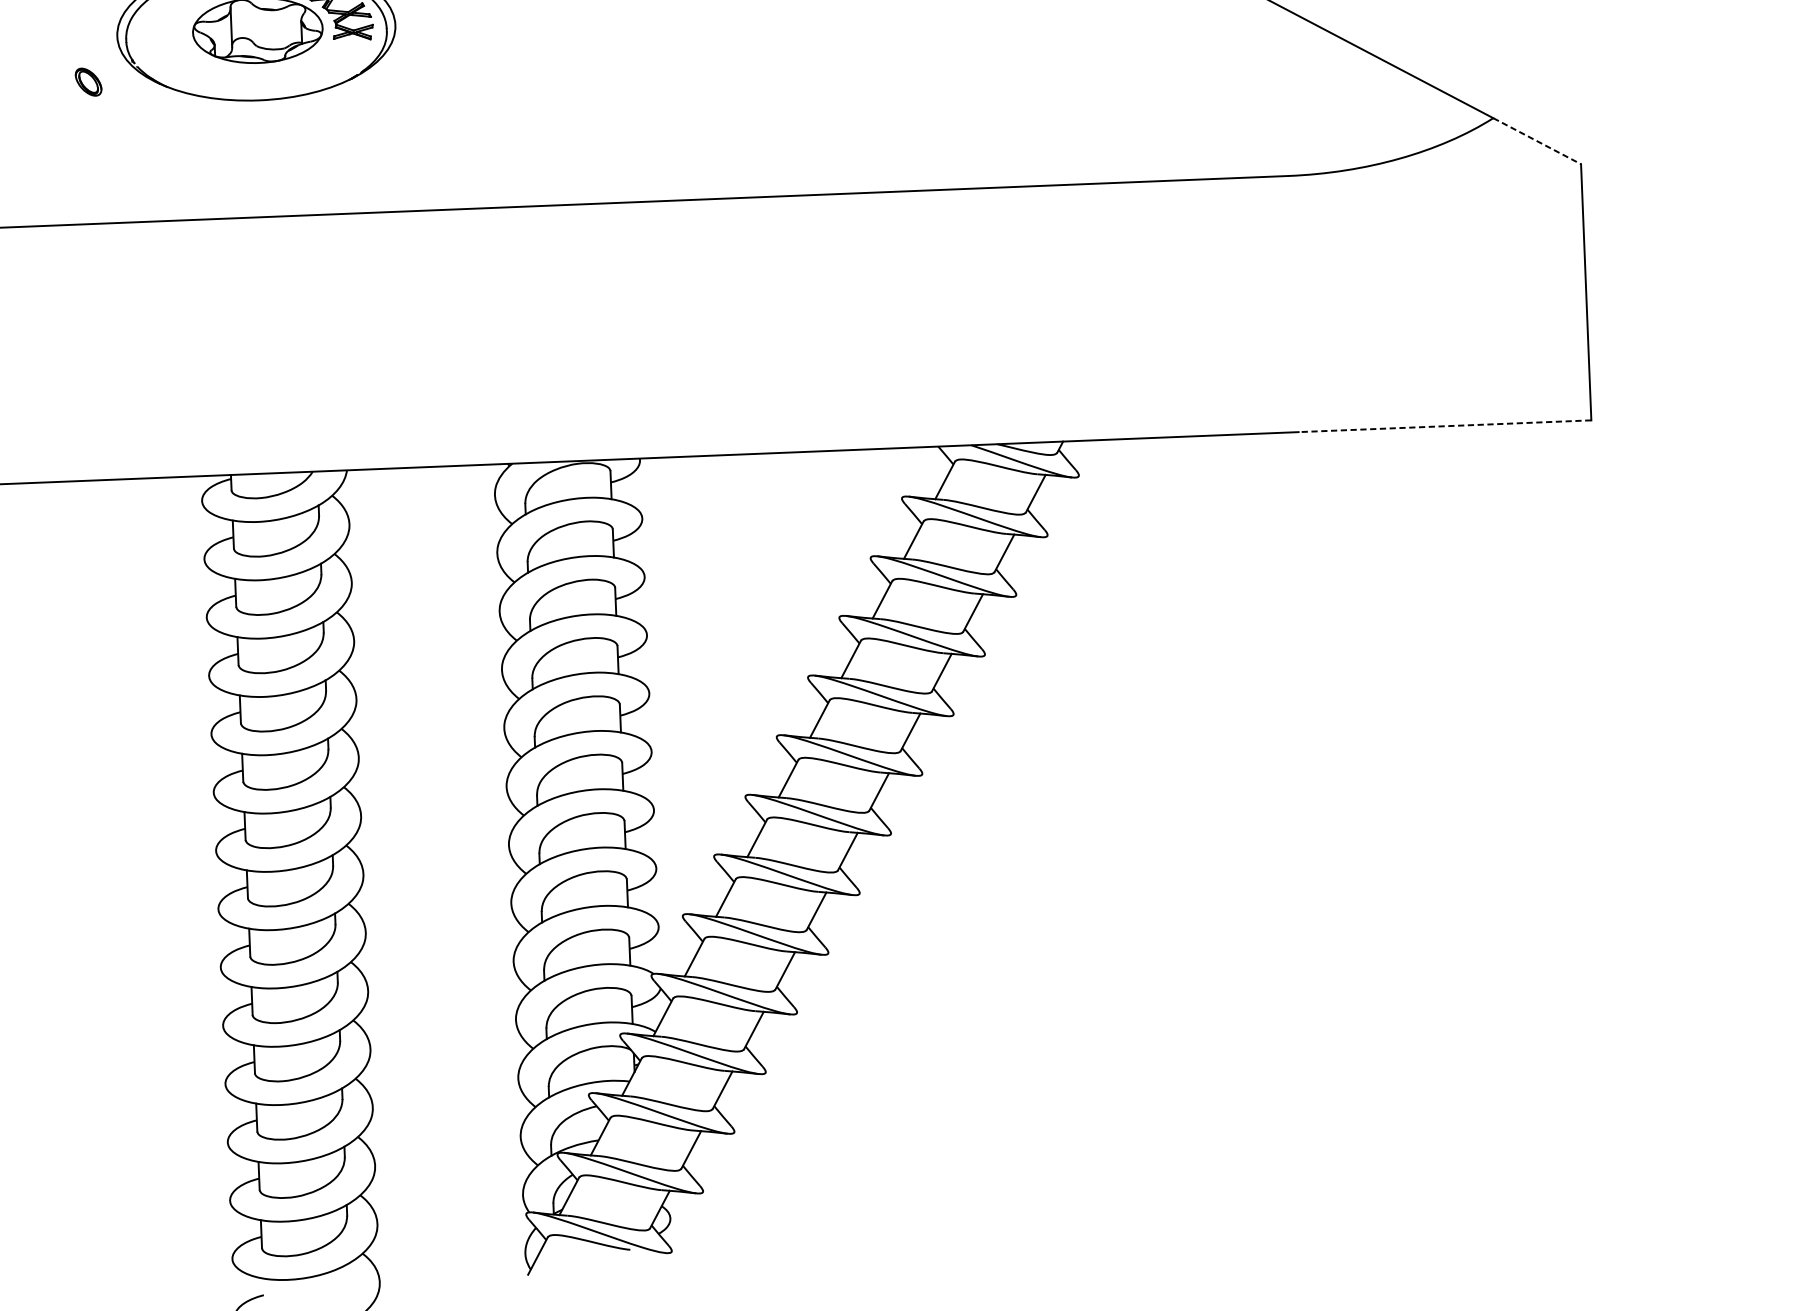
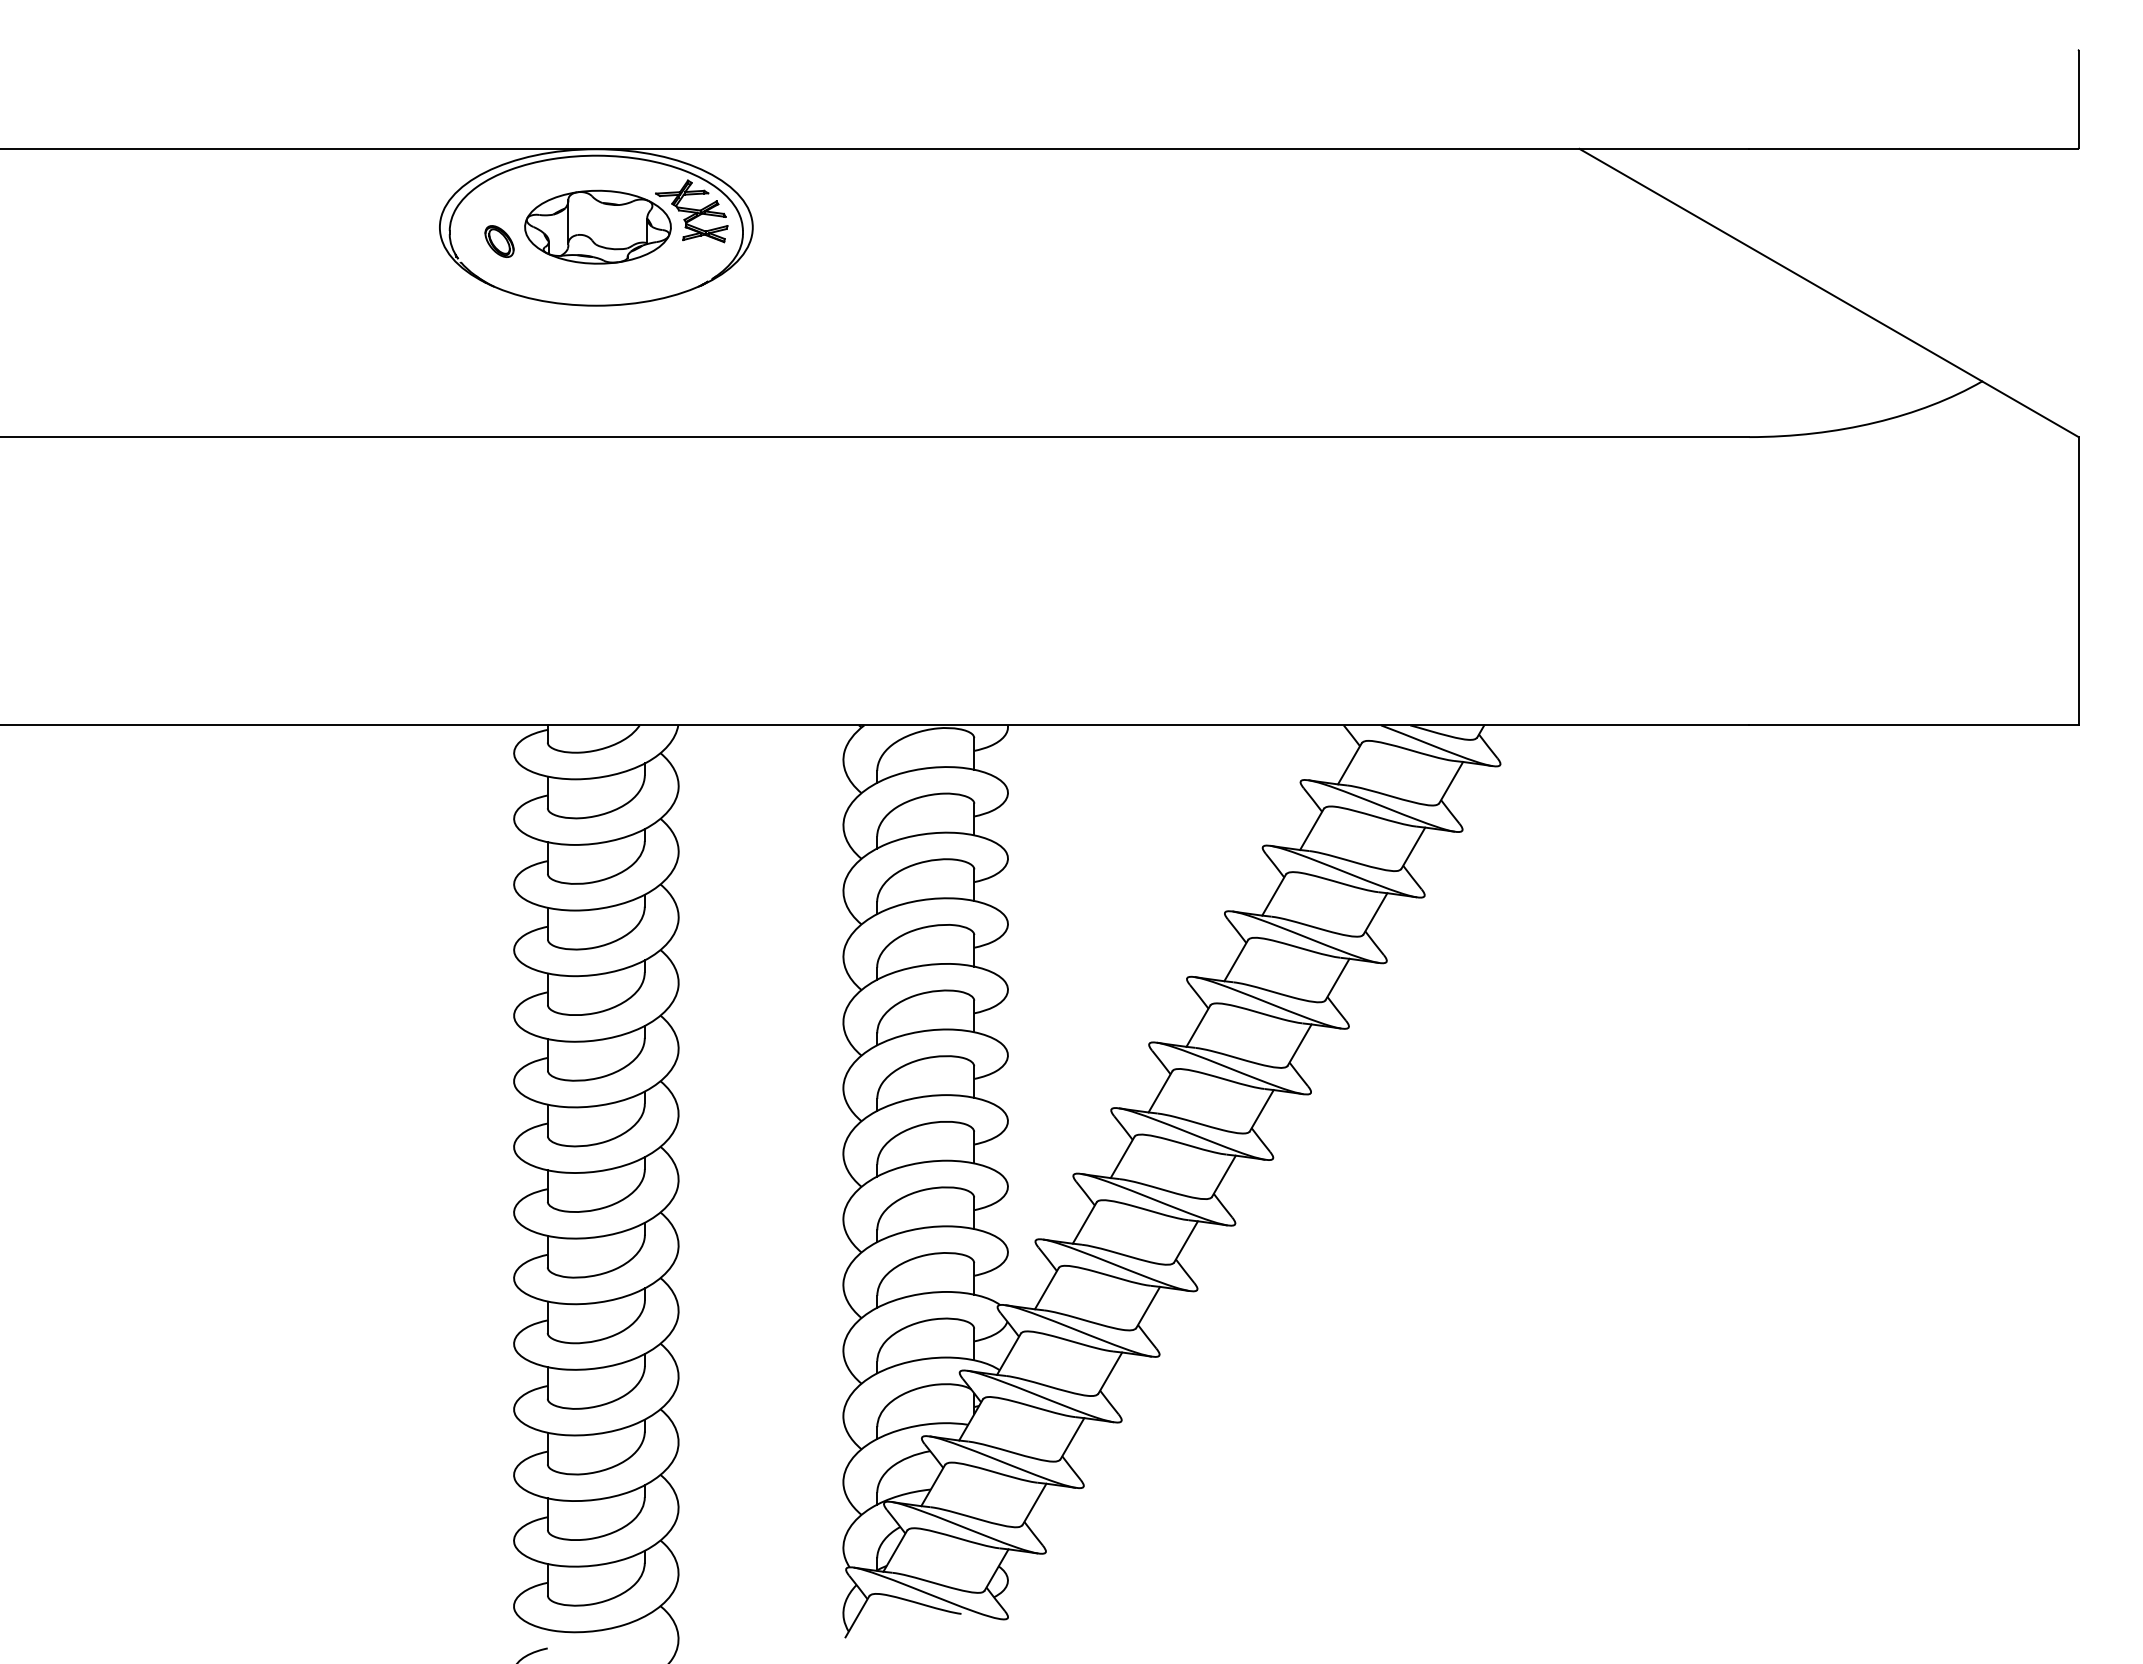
part: (88, 82) -> (499, 241), moved
line: (1537, 141) -> (2030, 409), dashed -> solid
line: (1445, 426) -> (1914, 725), dashed -> solid

